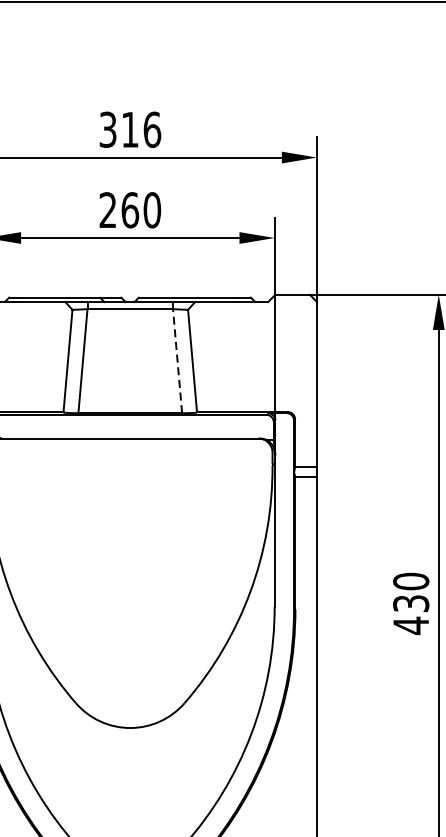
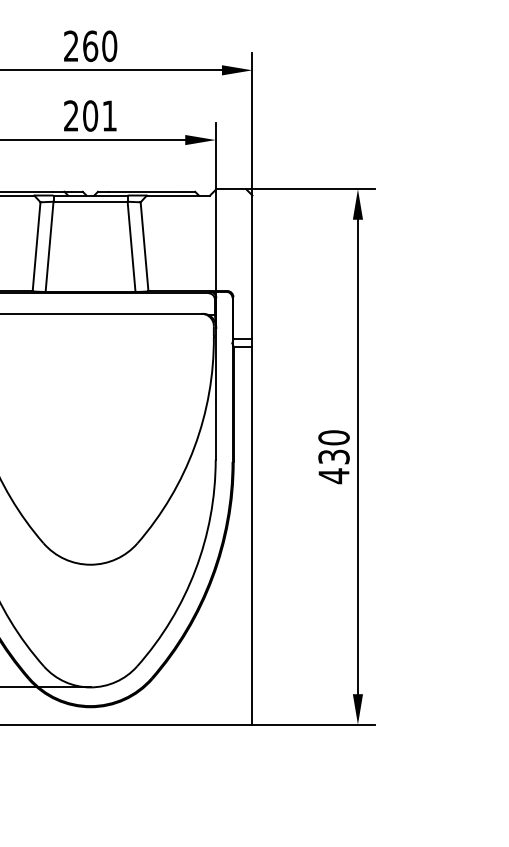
text: (130, 130) -> (90, 46), 316 -> 260
text: (141, 209) -> (100, 115), 260 -> 201
line: (177, 360) -> (131, 246), dashed -> solid

